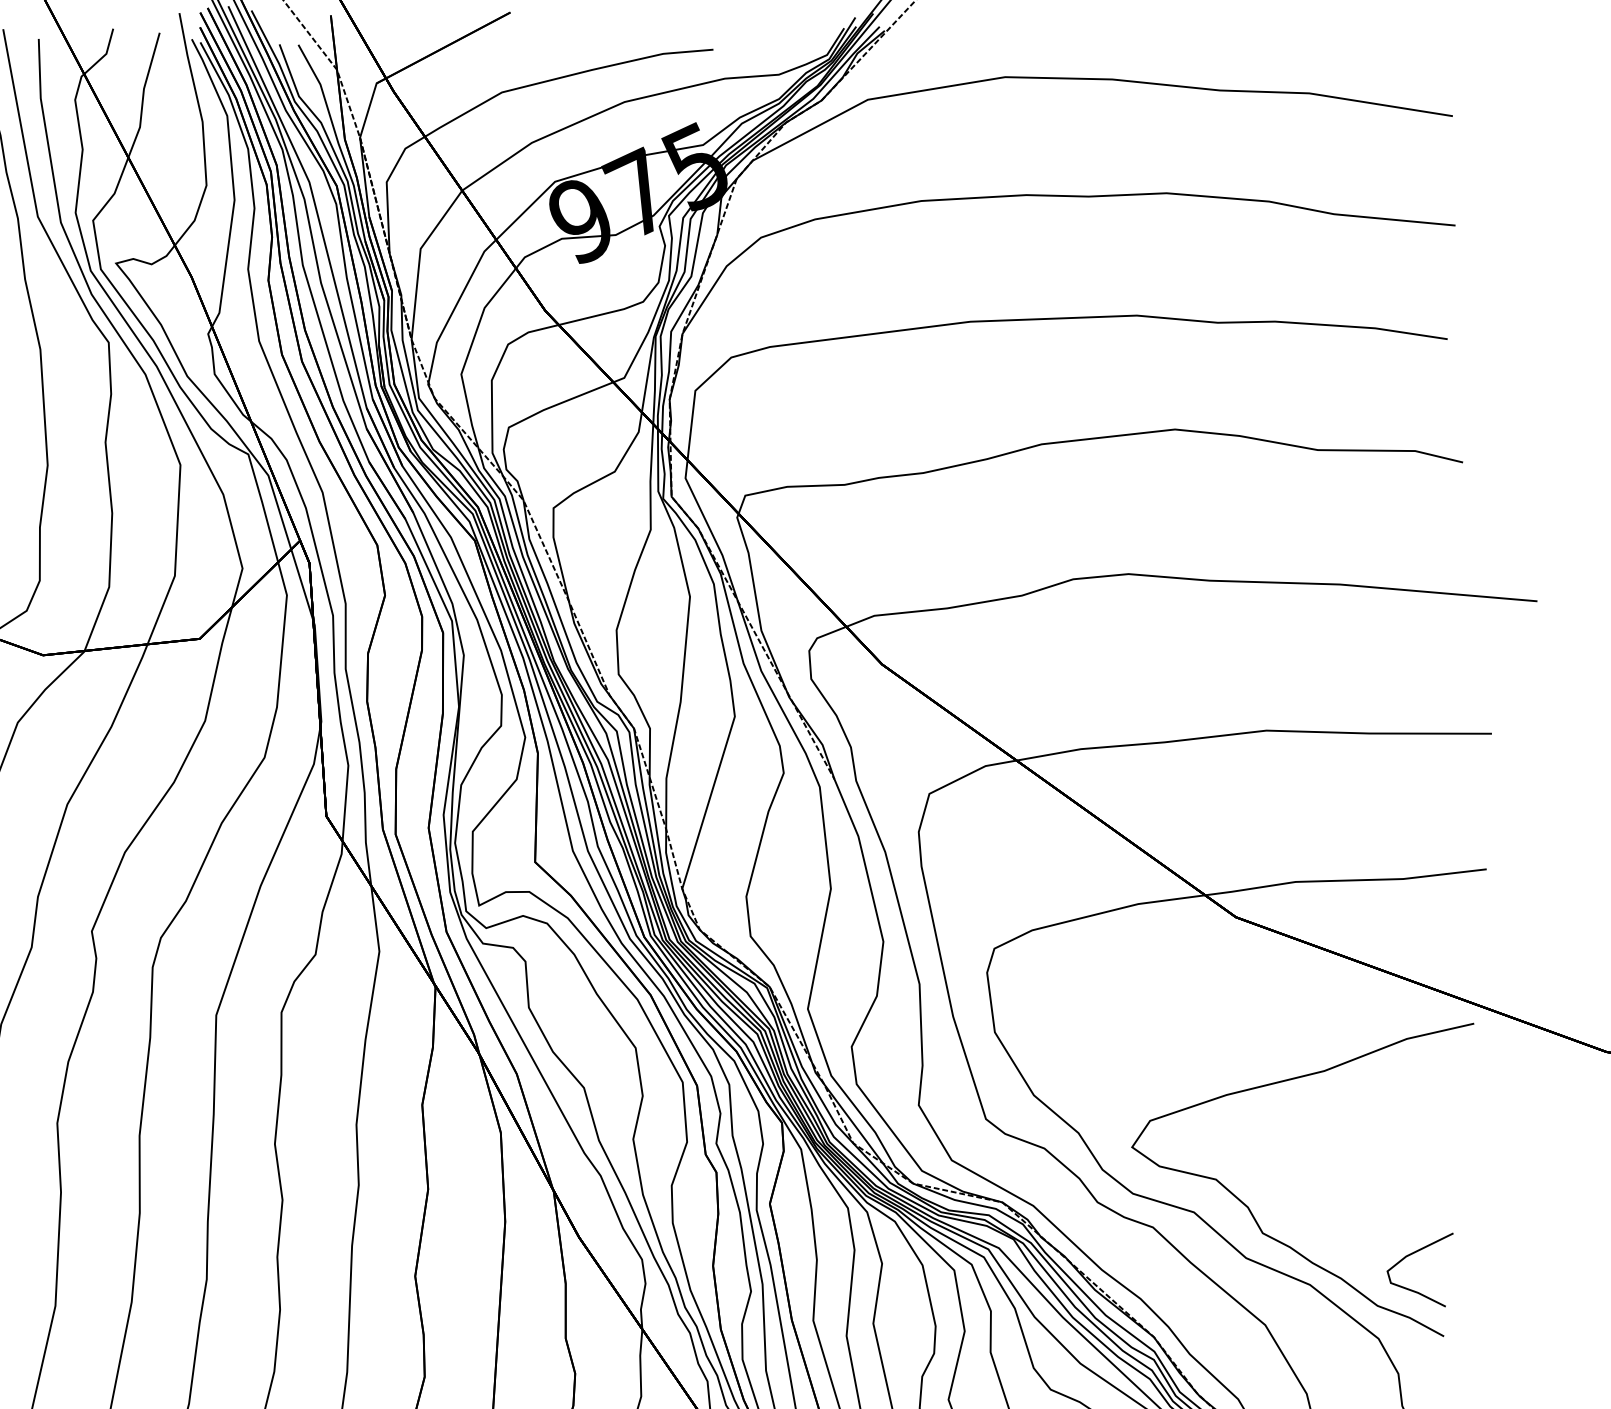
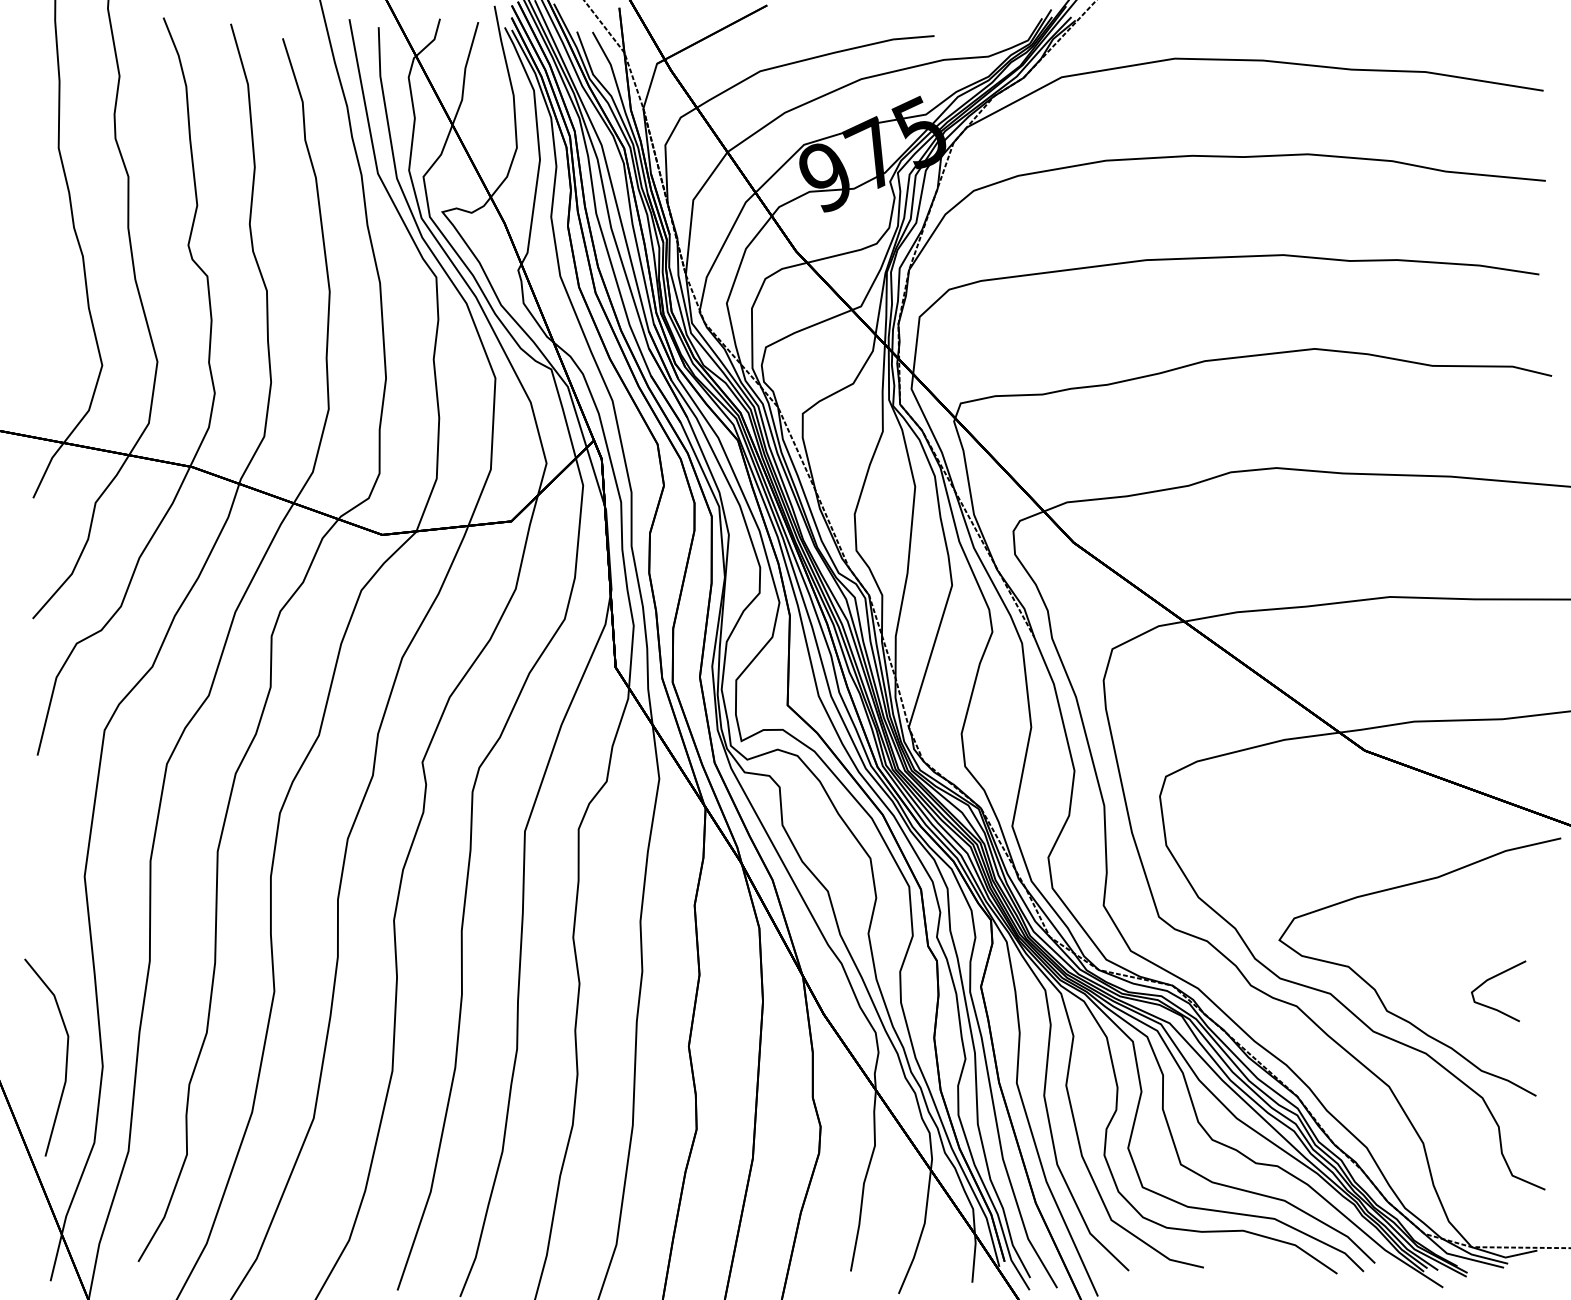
curve: (1411, 1255) -> (1491, 979), moved

